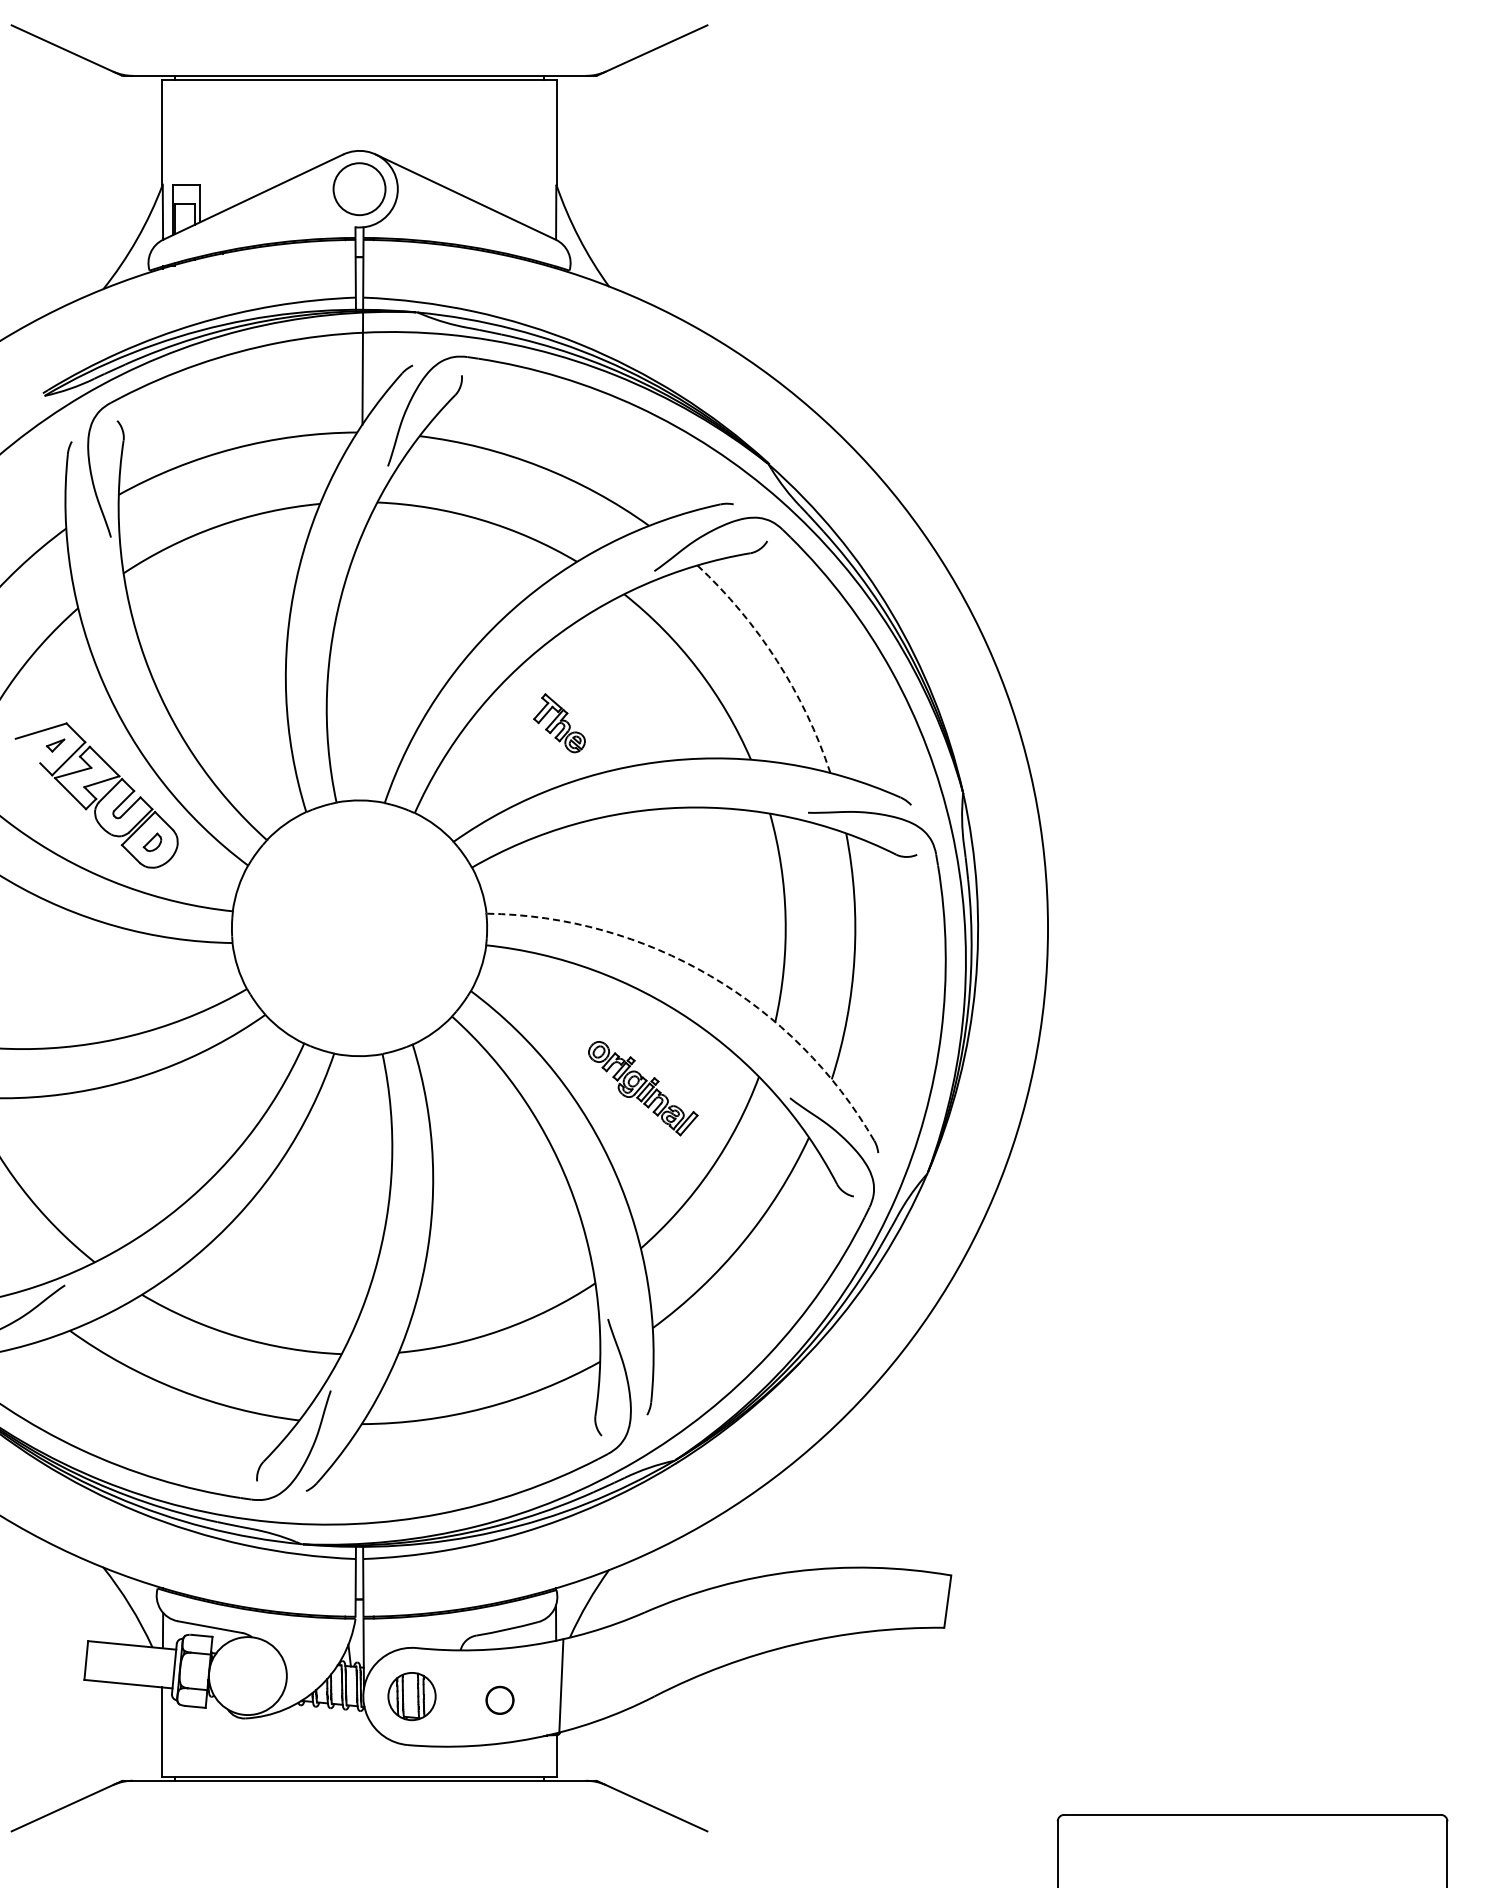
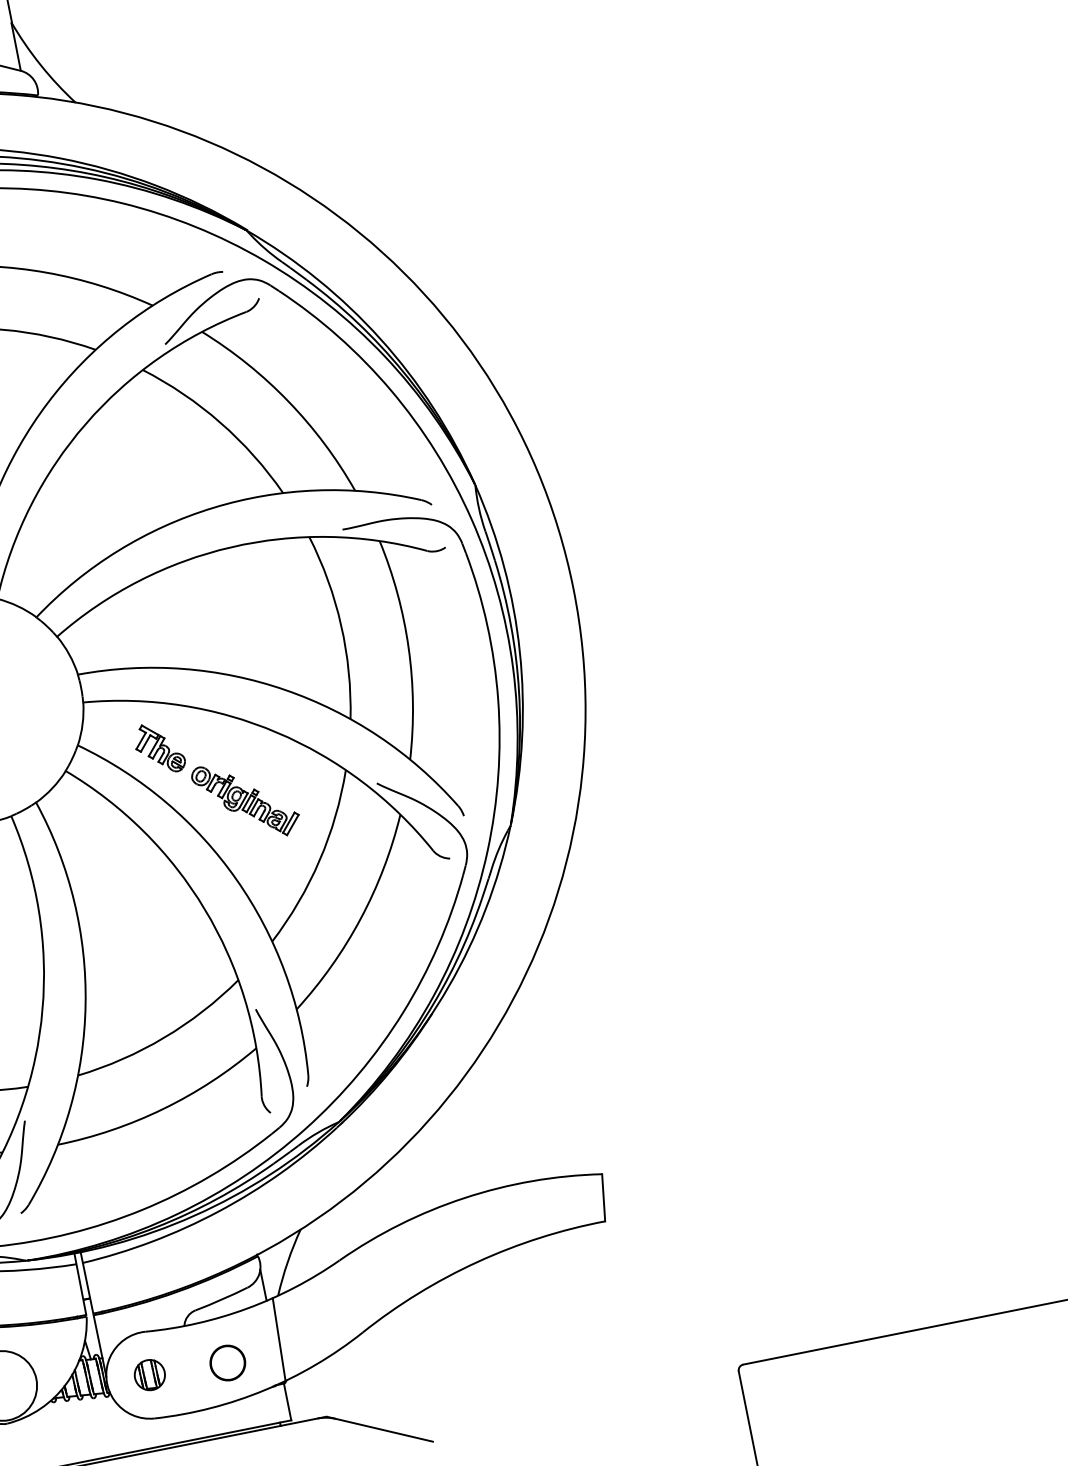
arc: (777, 660) -> (289, 401), dashed -> solid
part: (559, 723) -> (159, 748), moved
arc: (710, 975) -> (285, 689), dashed -> solid
part: (411, 1696) -> (149, 1375), size x0.71
part: (499, 1700) -> (227, 1363), size x1.43

